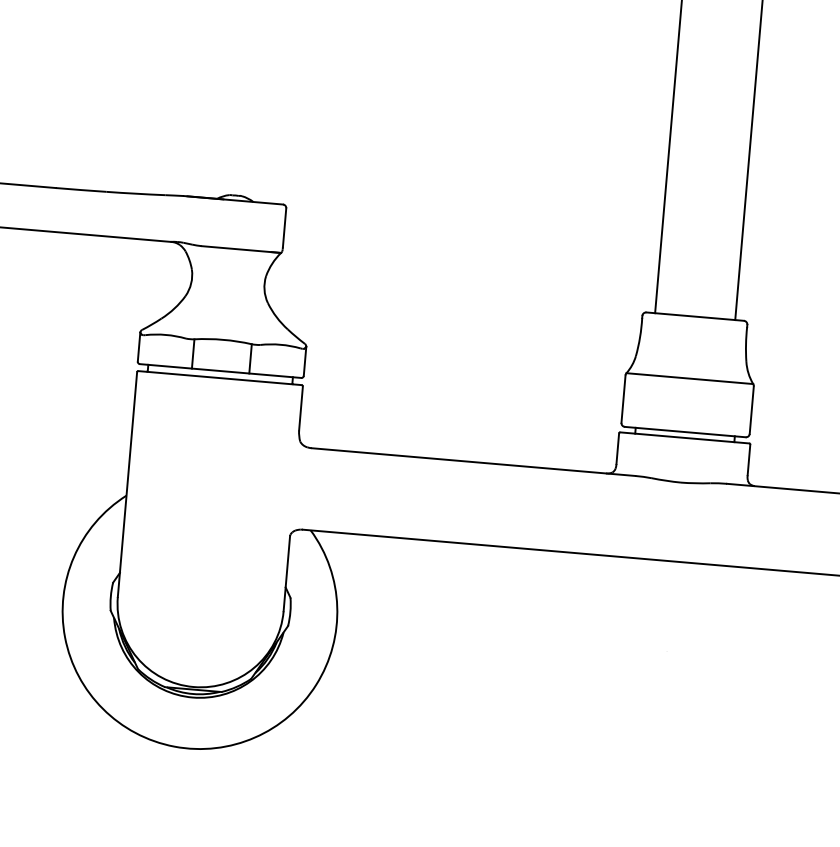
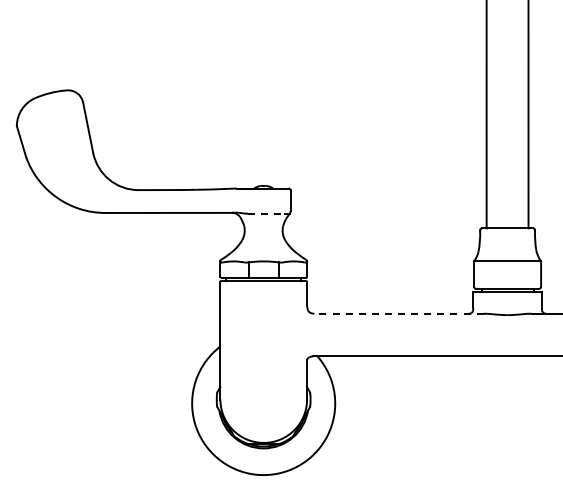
line: (242, 249) -> (269, 213), solid -> dashed
line: (474, 461) -> (399, 313), solid -> dashed

